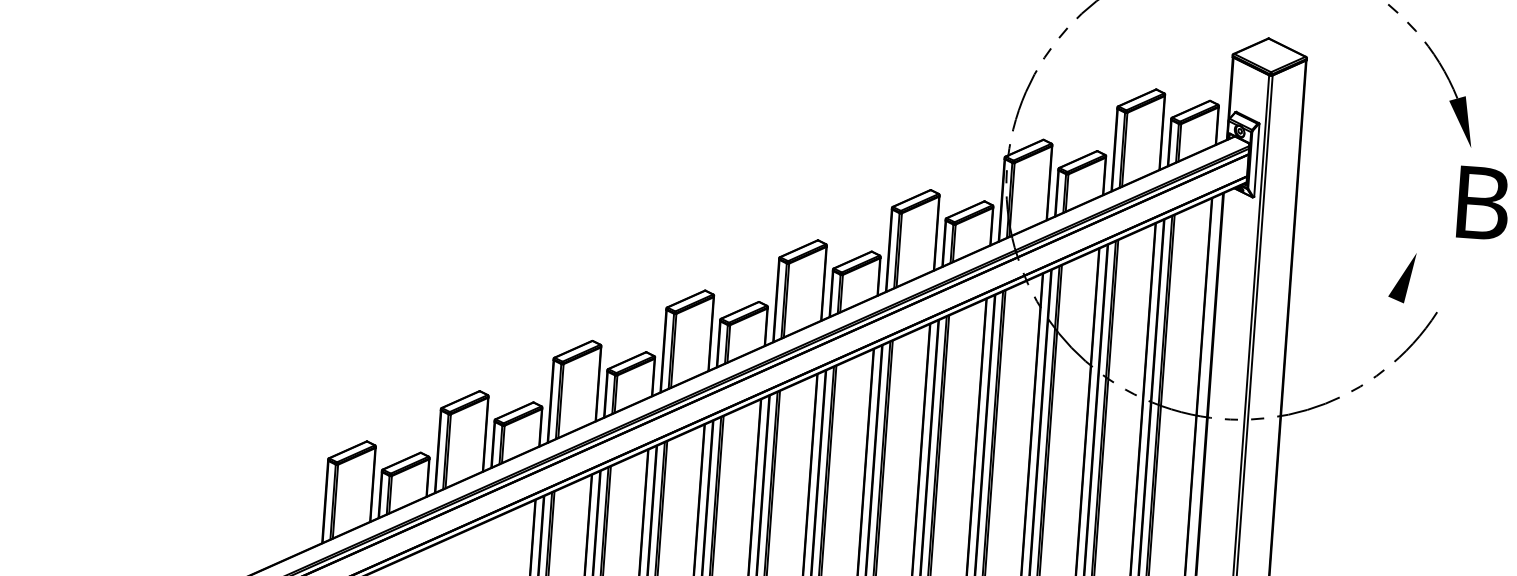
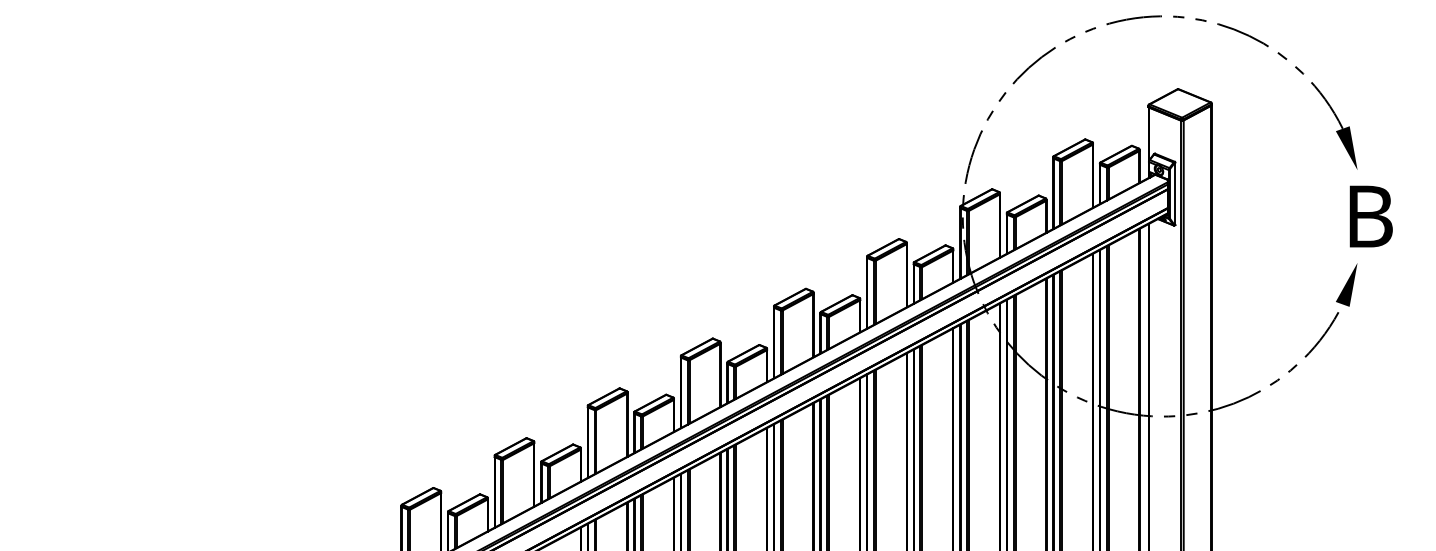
part: (1402, 277) -> (1346, 284), moved

